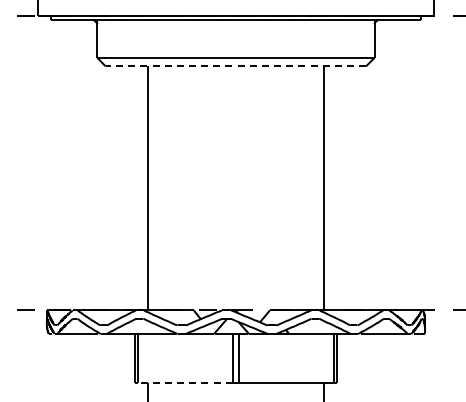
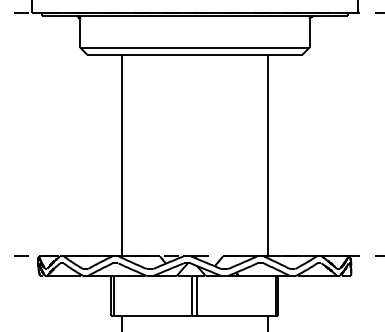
line: (235, 66) -> (194, 54), dashed -> solid
line: (184, 382) -> (152, 316), dashed -> solid

